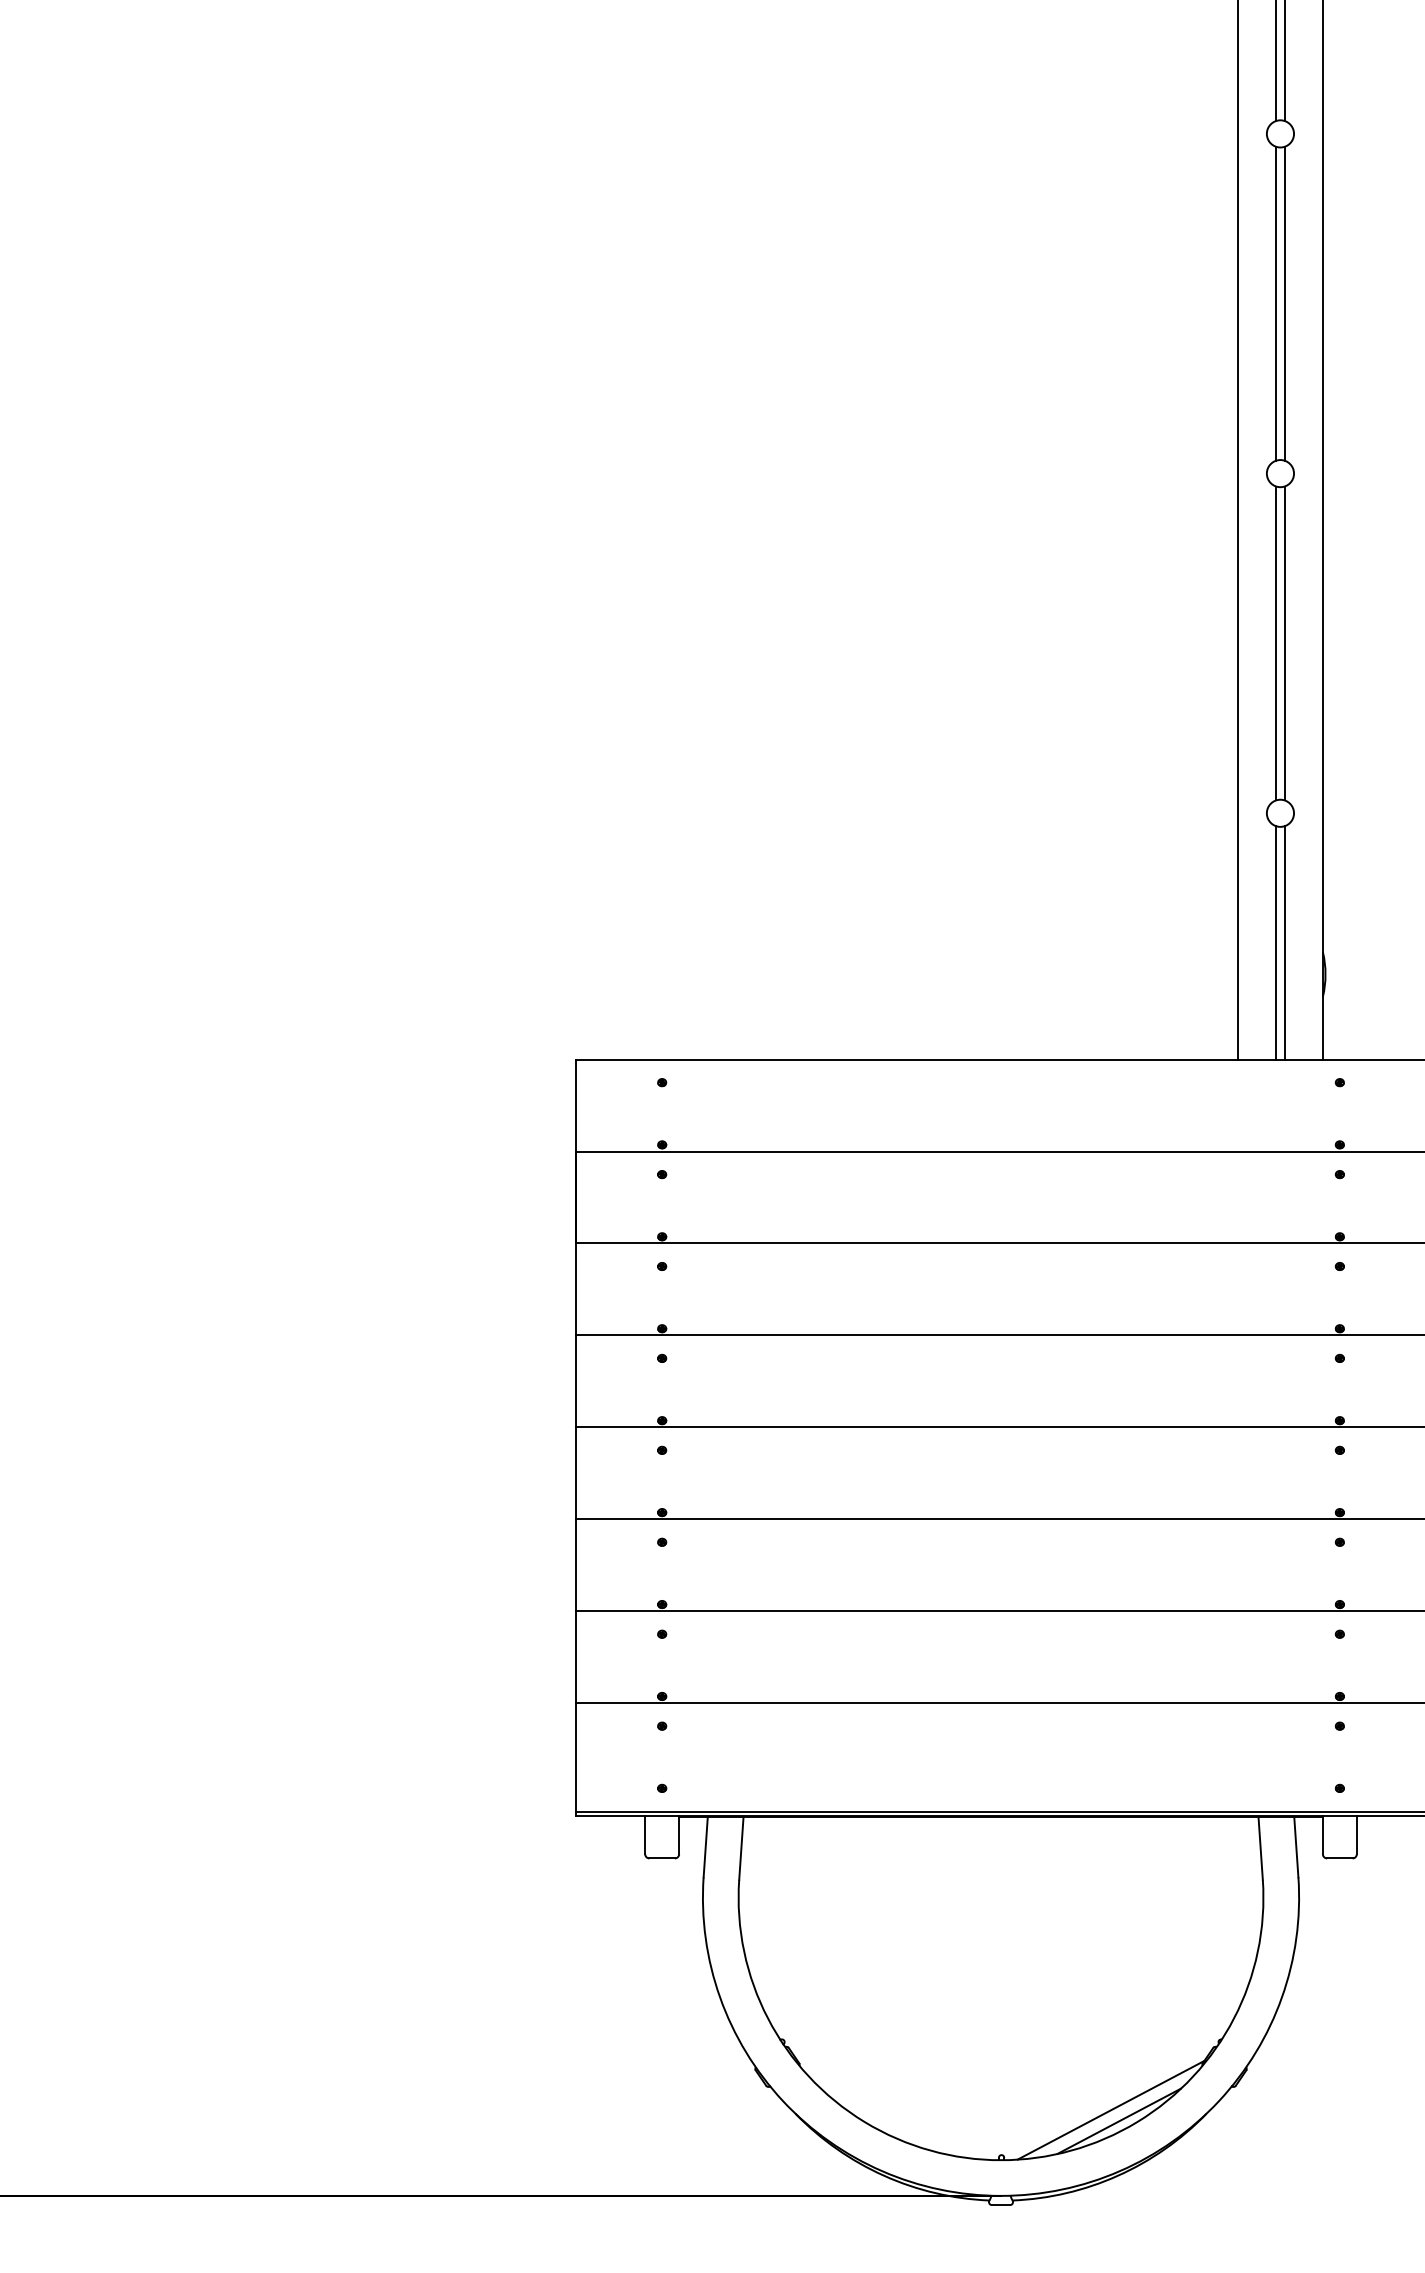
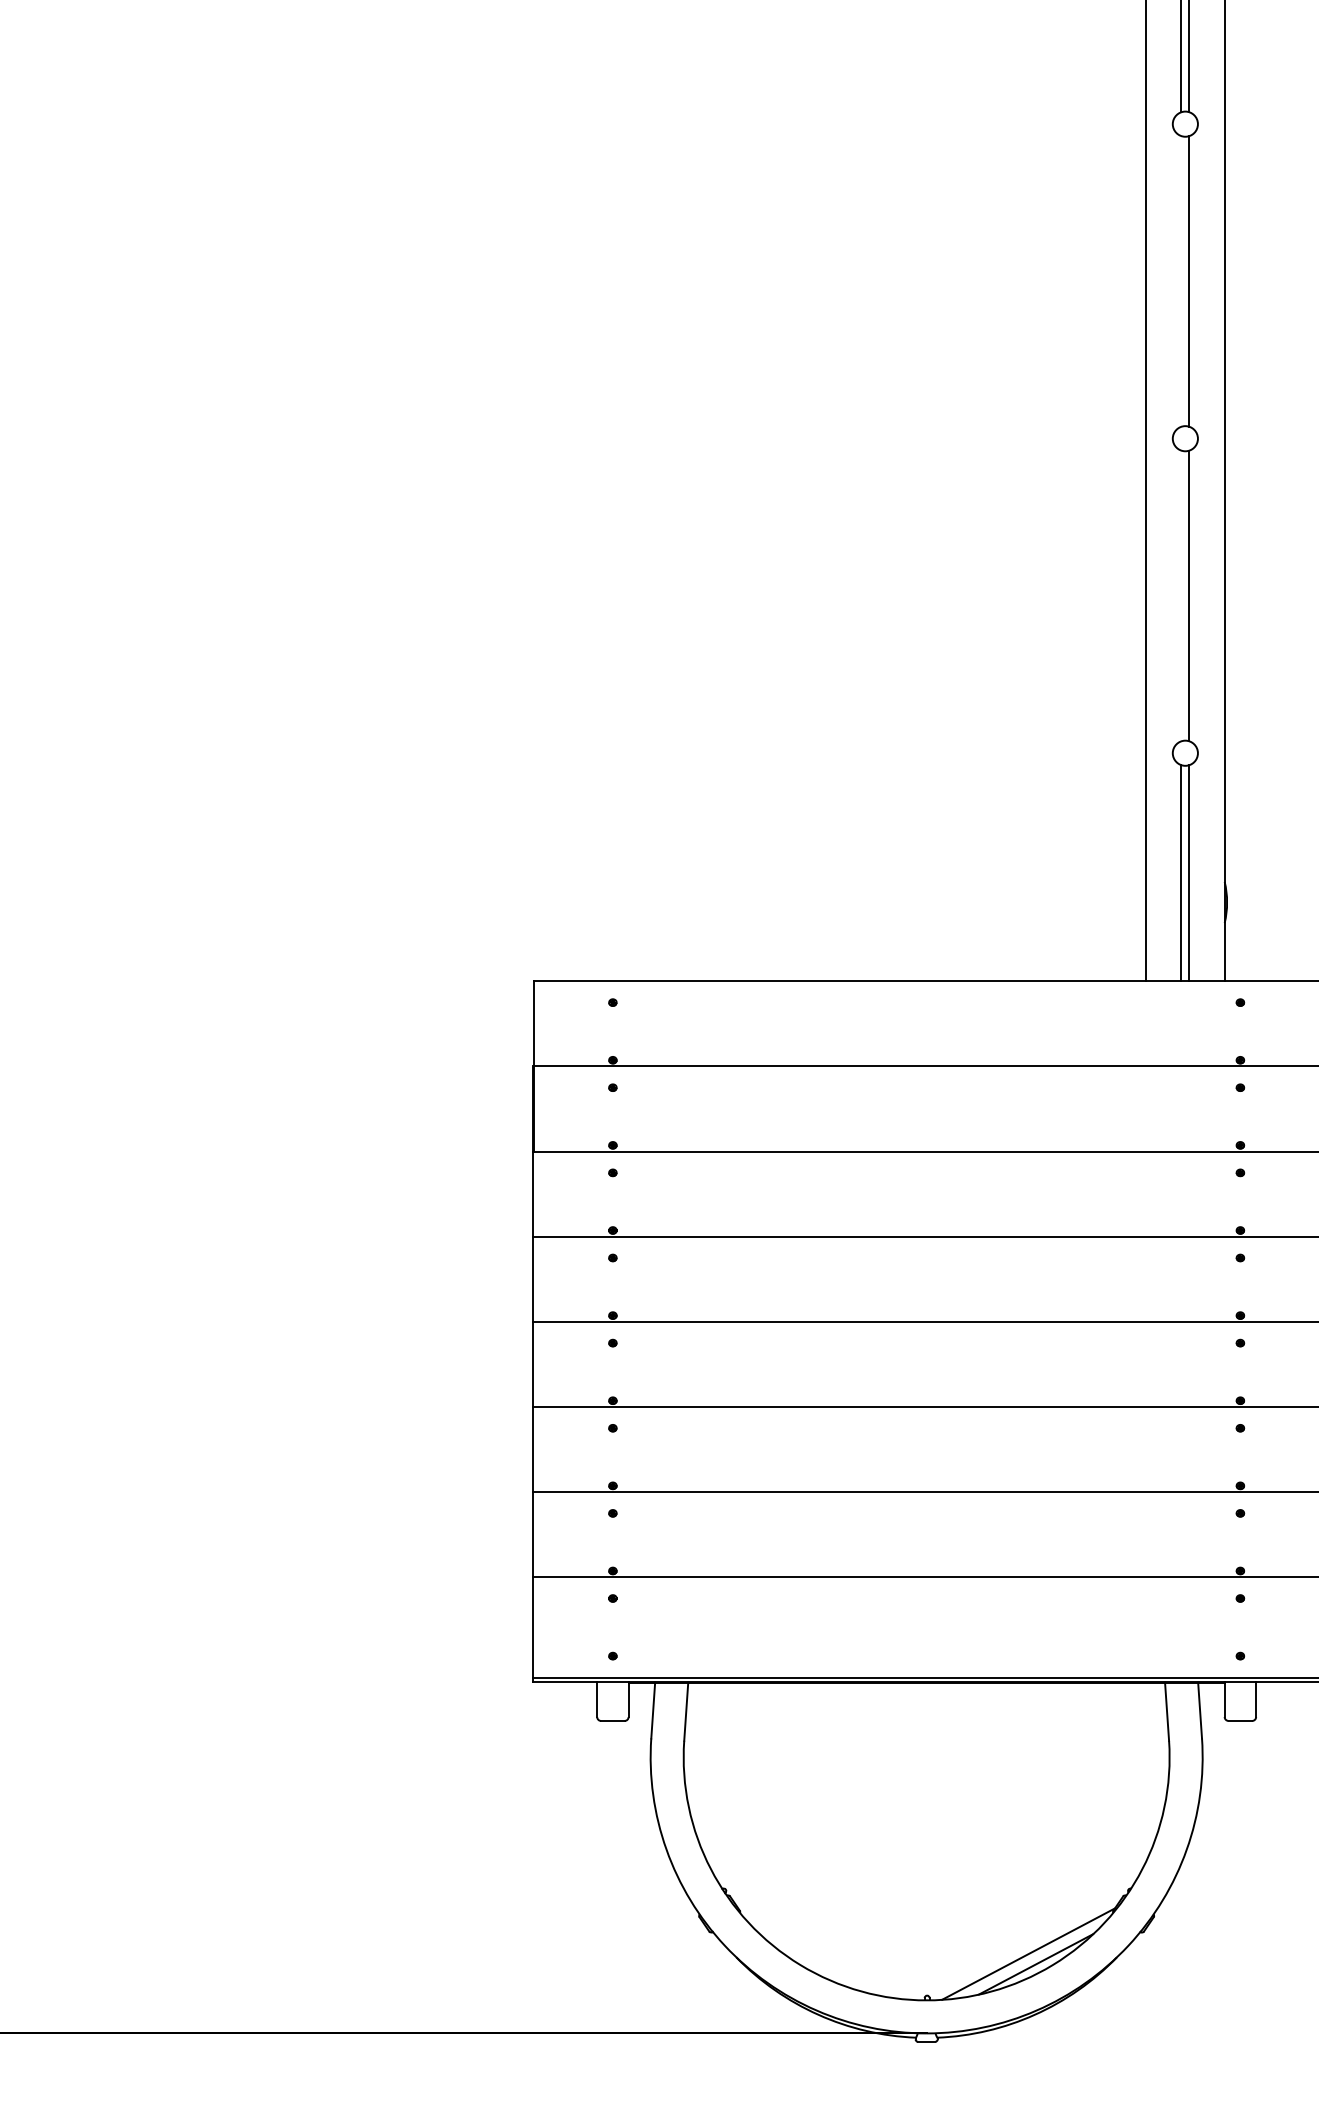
line: (1276, 303) -> (1181, 281), removed
line: (1276, 642) -> (1181, 595), removed

